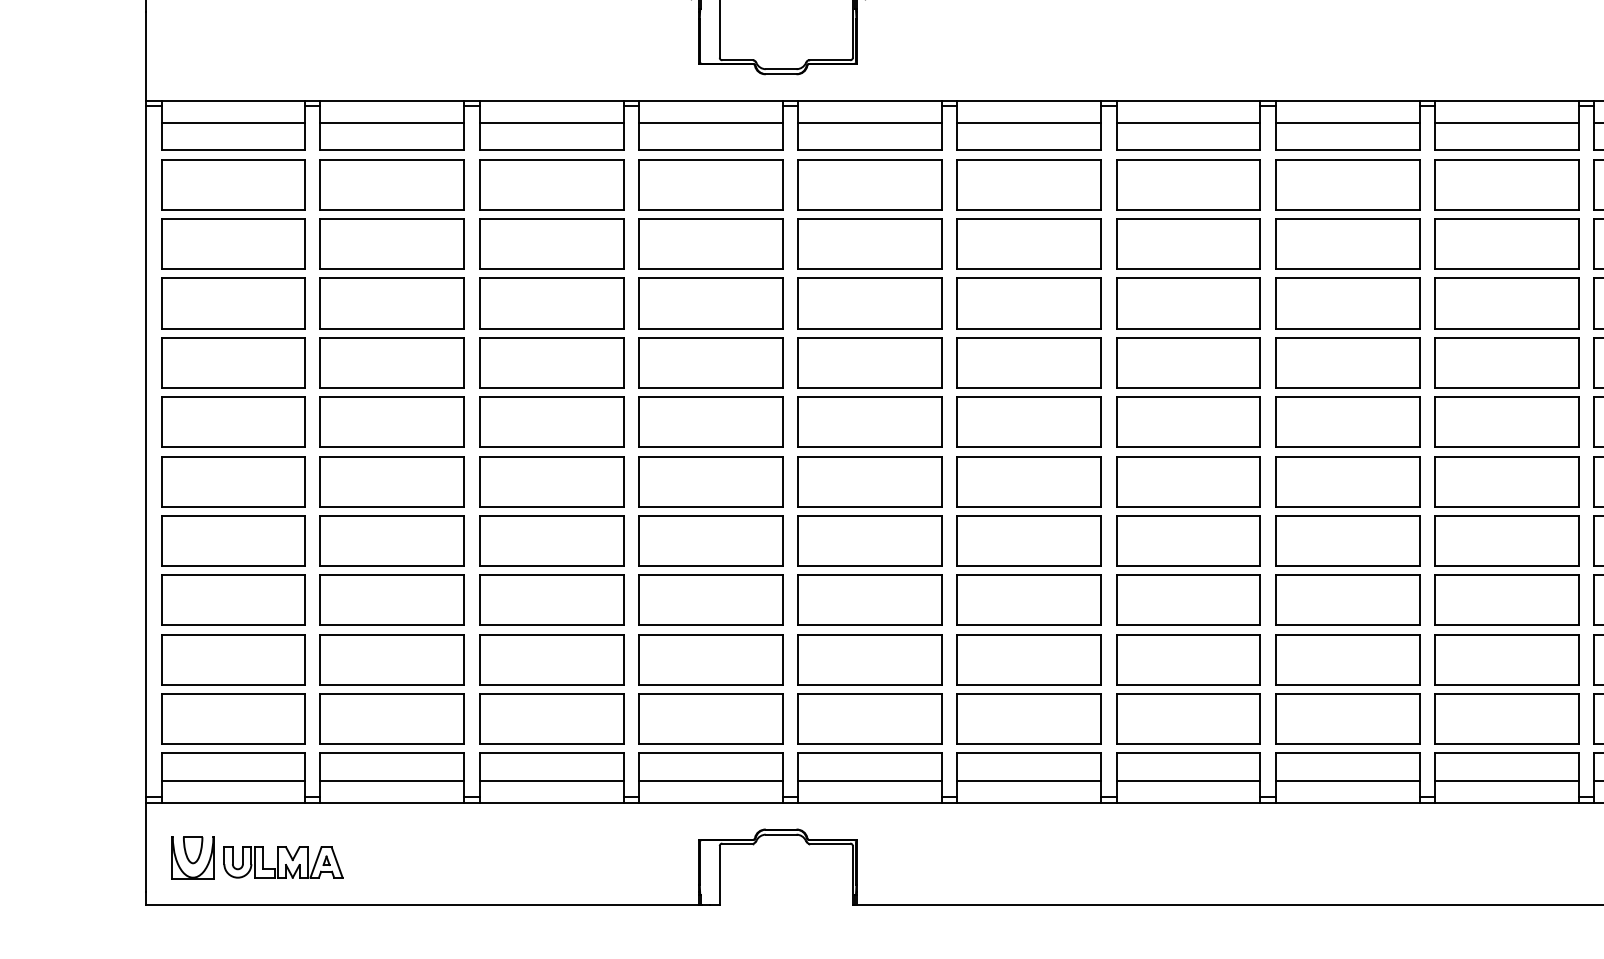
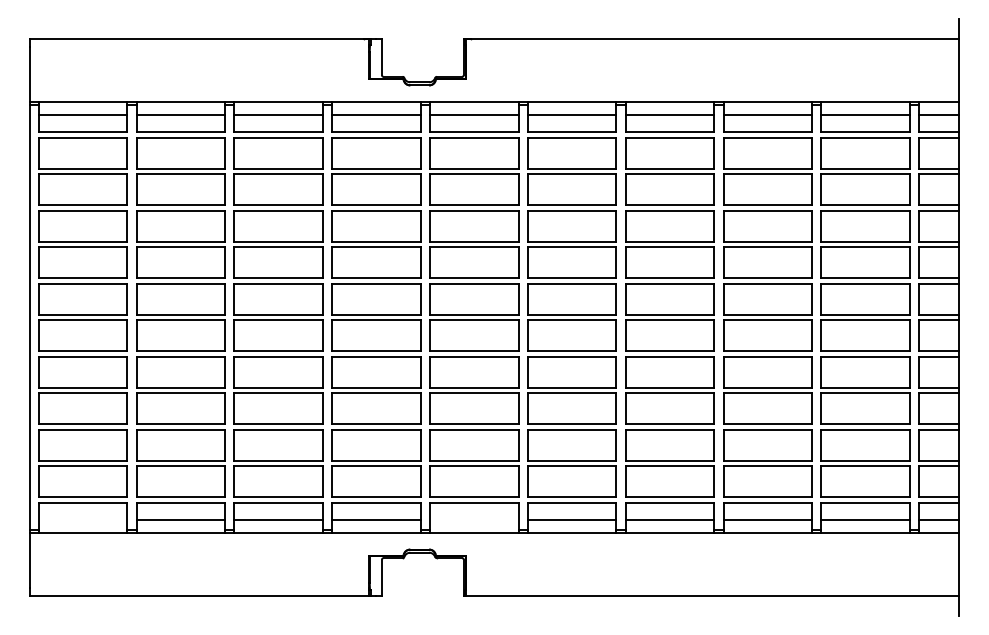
line: (234, 780) -> (83, 519), removed
line: (870, 780) -> (474, 519), removed
part: (256, 857) -> (97, 566), removed

